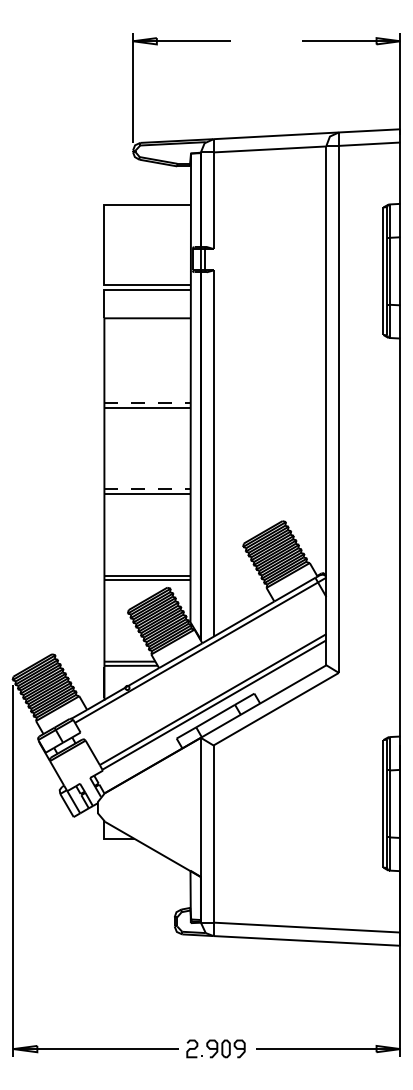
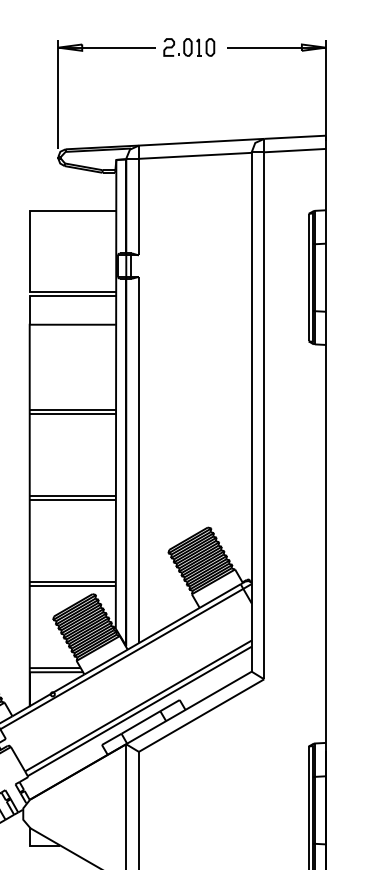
part: (263, 40) -> (188, 46), added
line: (147, 403) -> (72, 409), dashed -> solid
line: (147, 489) -> (72, 495), dashed -> solid

